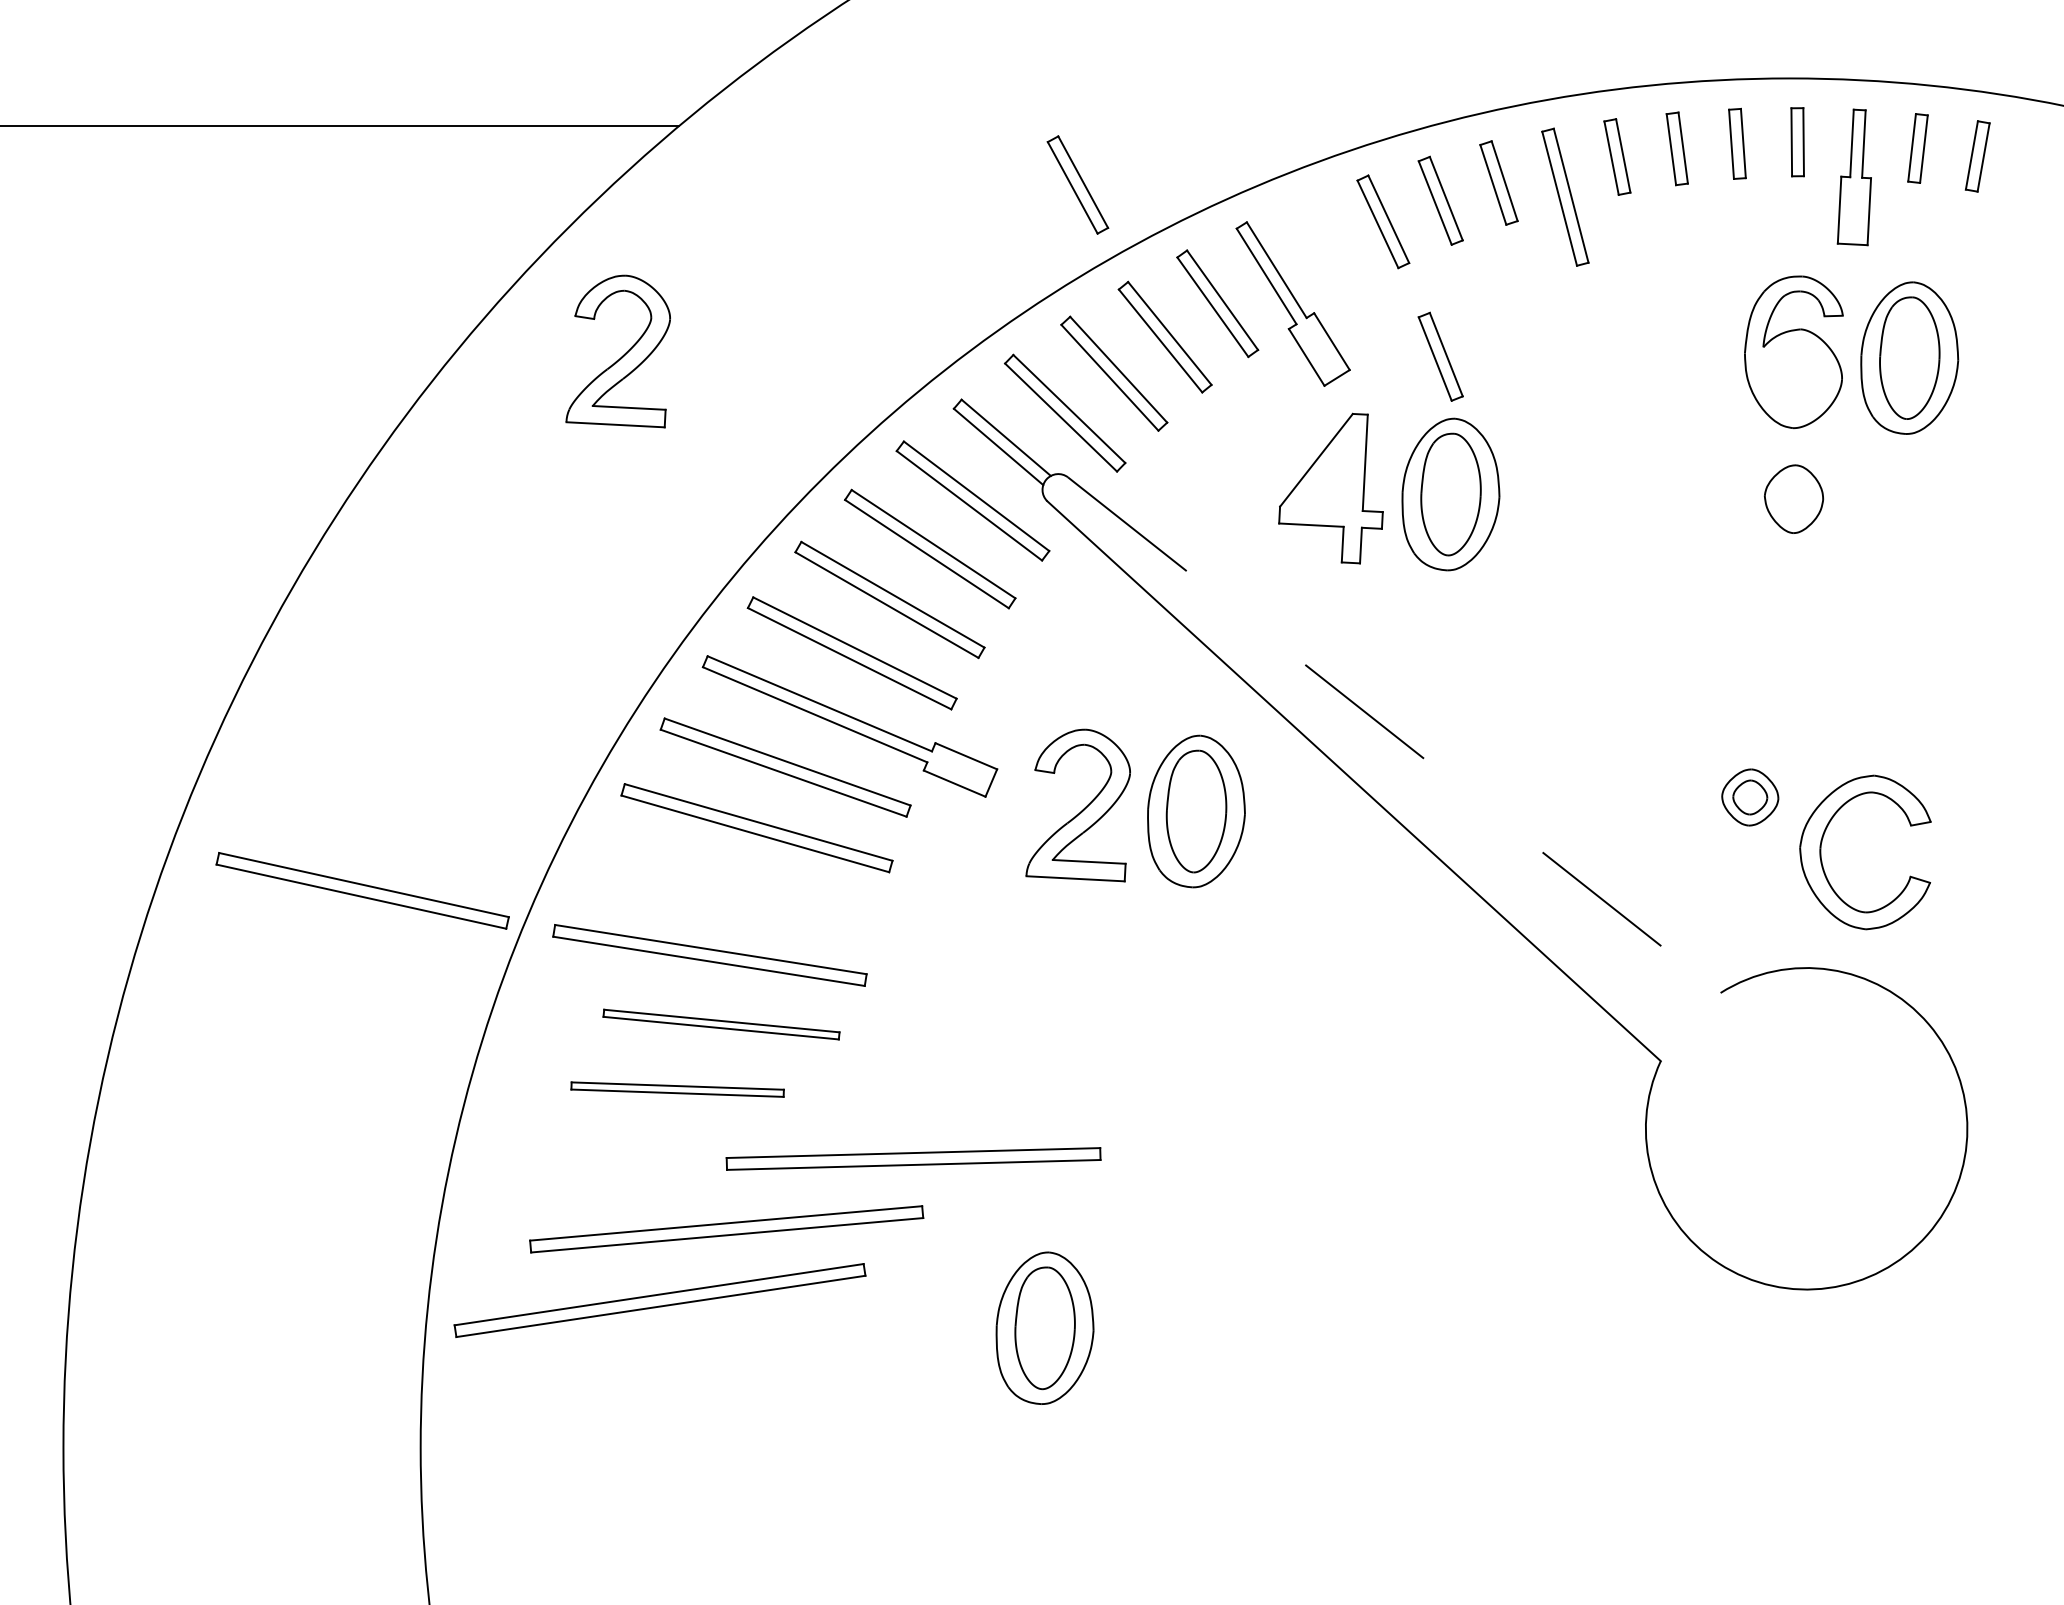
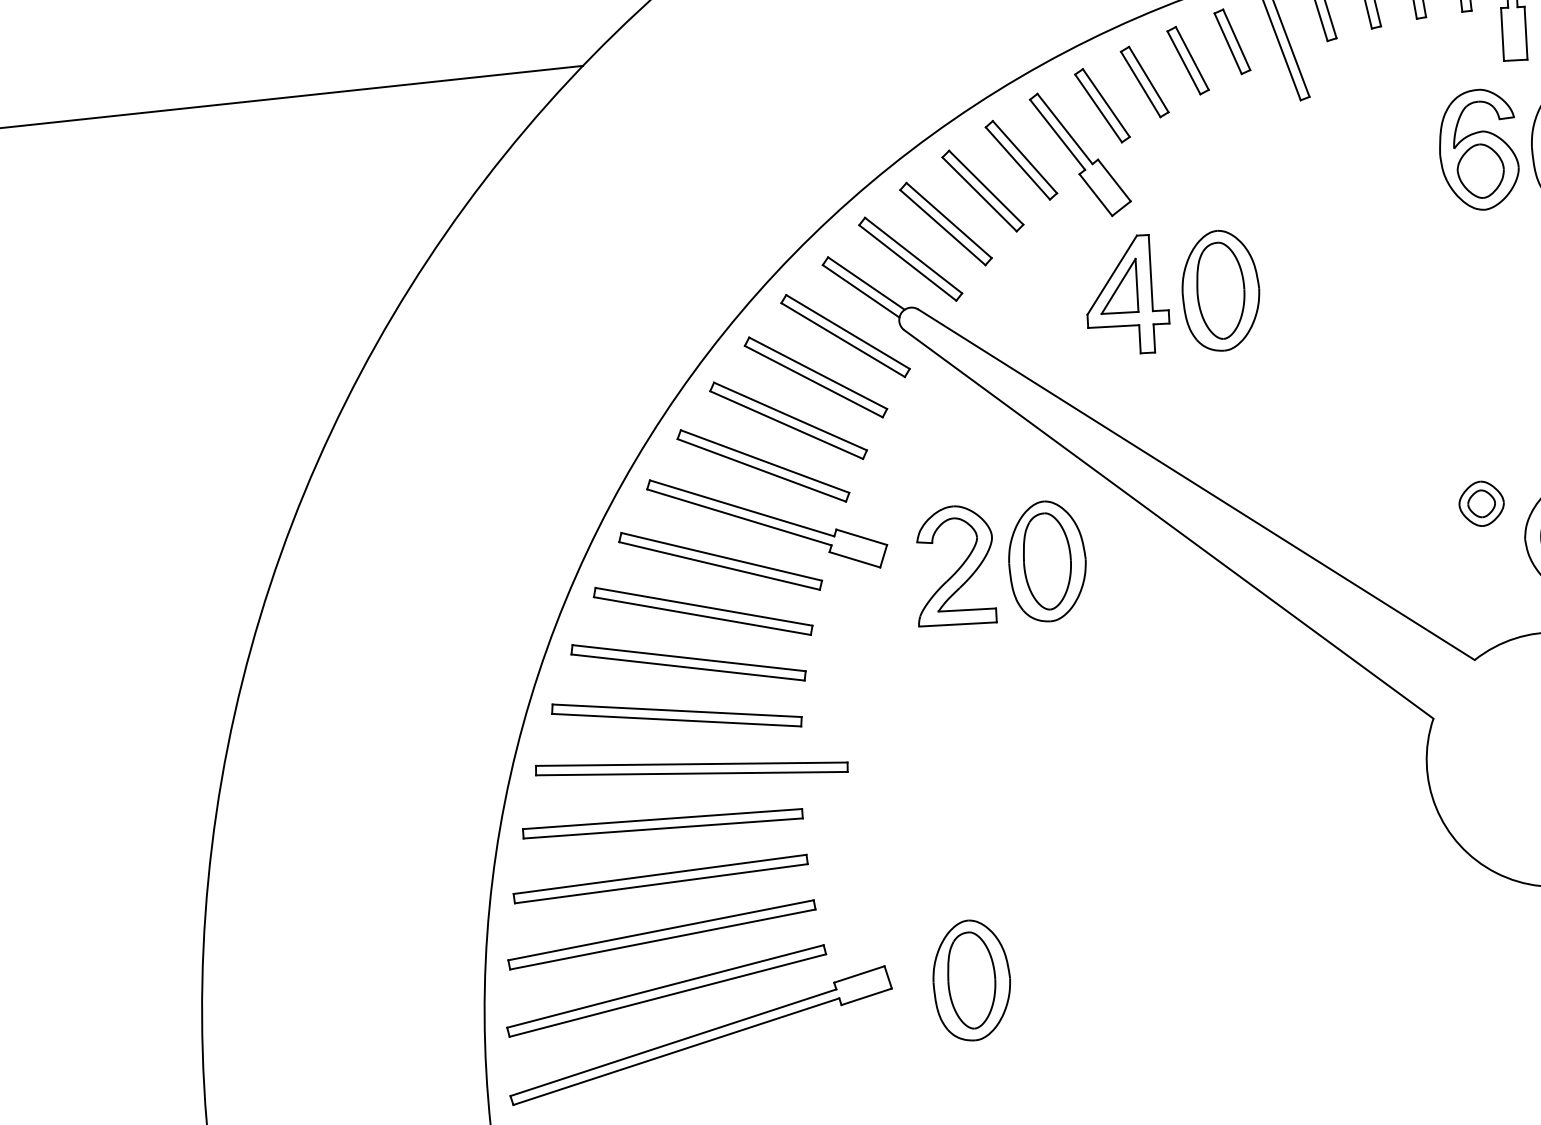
part: (1077, 184) -> (1102, 105), moved
part: (622, 355) -> (557, 251), removed
part: (1440, 356) -> (1201, 183), removed
part: (1322, 476) -> (1118, 287), added
part: (1794, 498) -> (1481, 170), moved
line: (1394, 735) -> (1196, 484), dashed -> solid
part: (362, 890) -> (688, 662), moved
part: (721, 1024) -> (691, 768), size x1.67
part: (677, 1089) -> (662, 823), size x1.67
part: (913, 1158) -> (660, 878), moved
part: (726, 1229) -> (661, 935), moved
part: (696, 1360) -> (700, 1035), added

